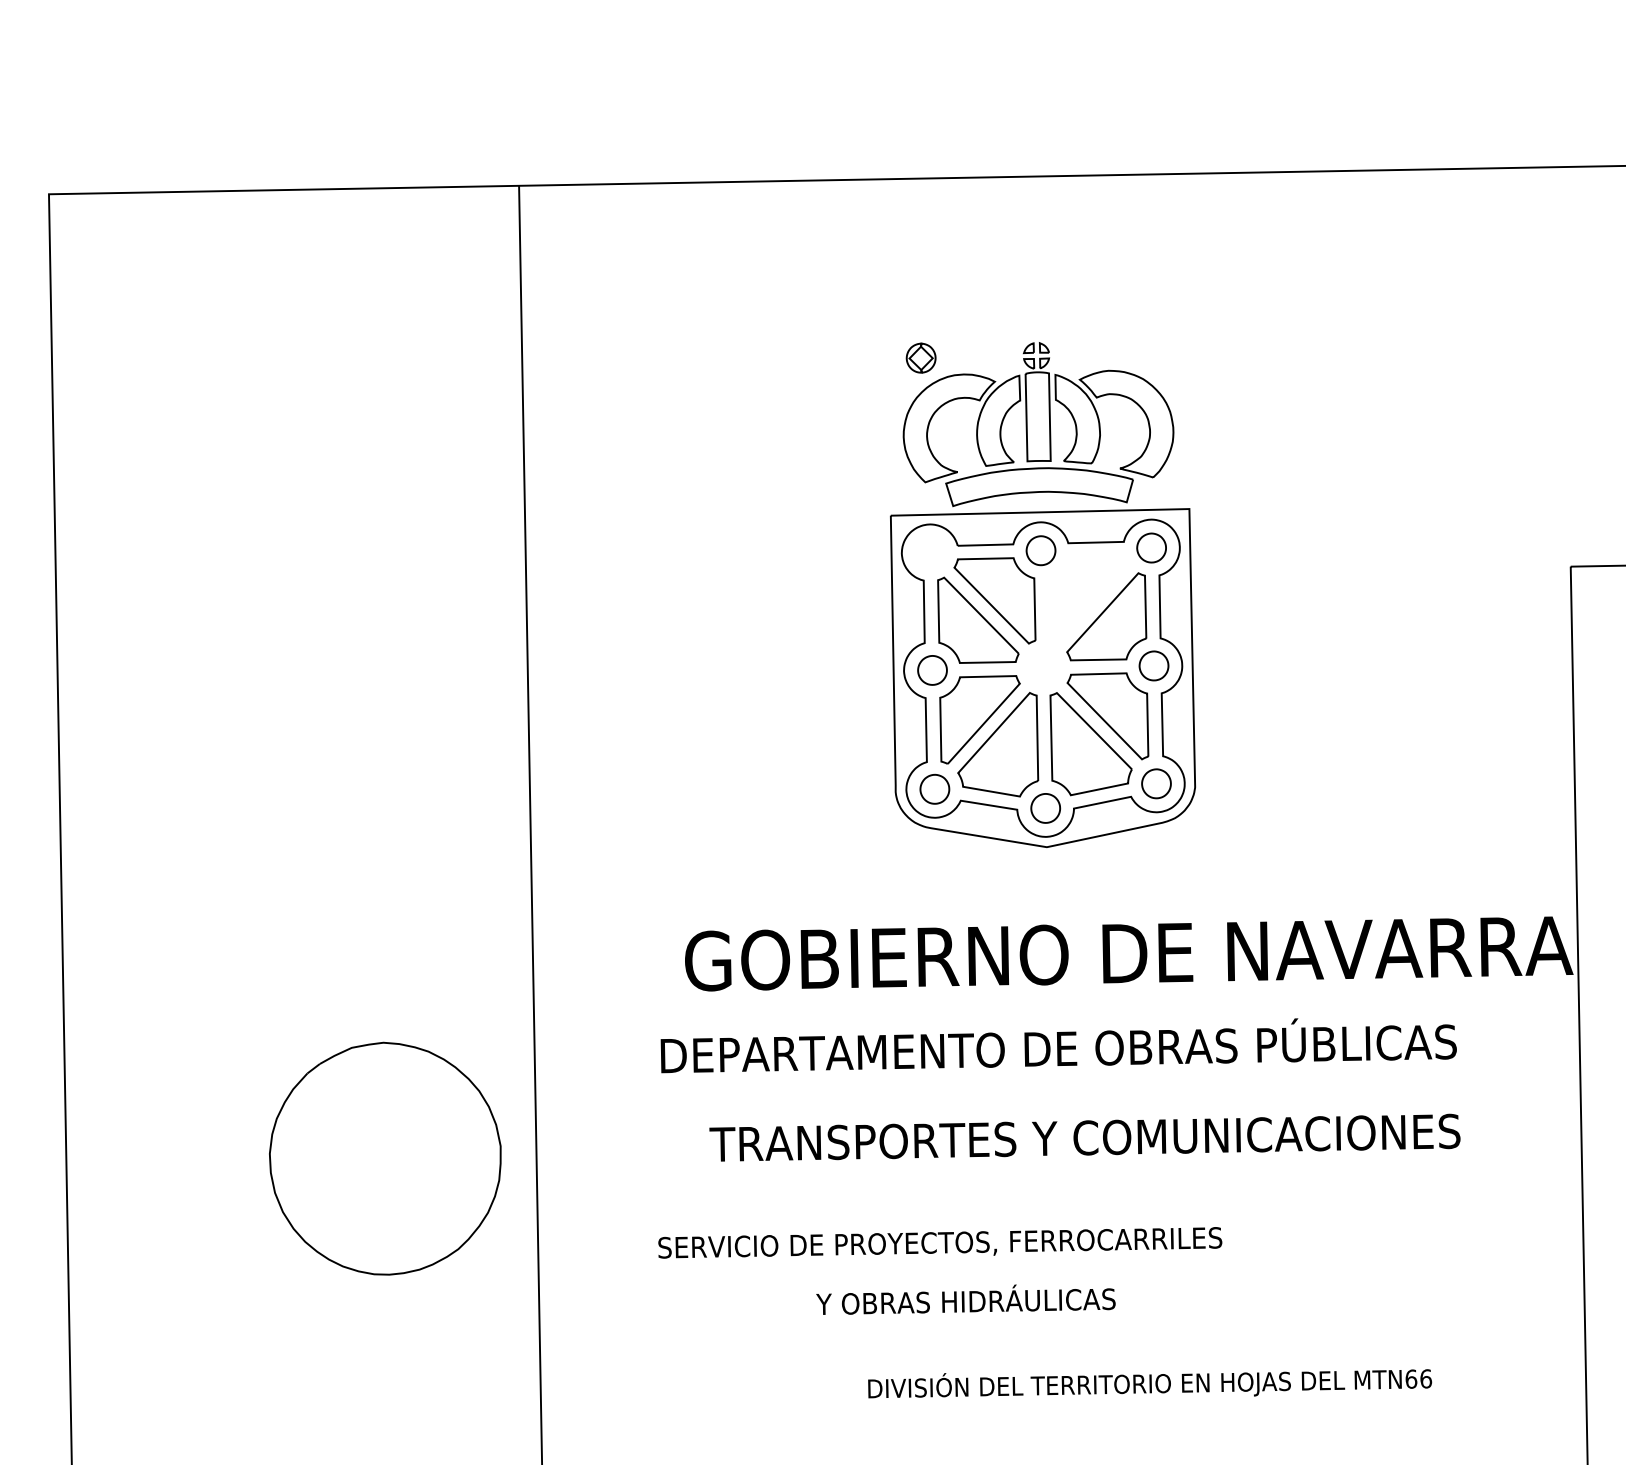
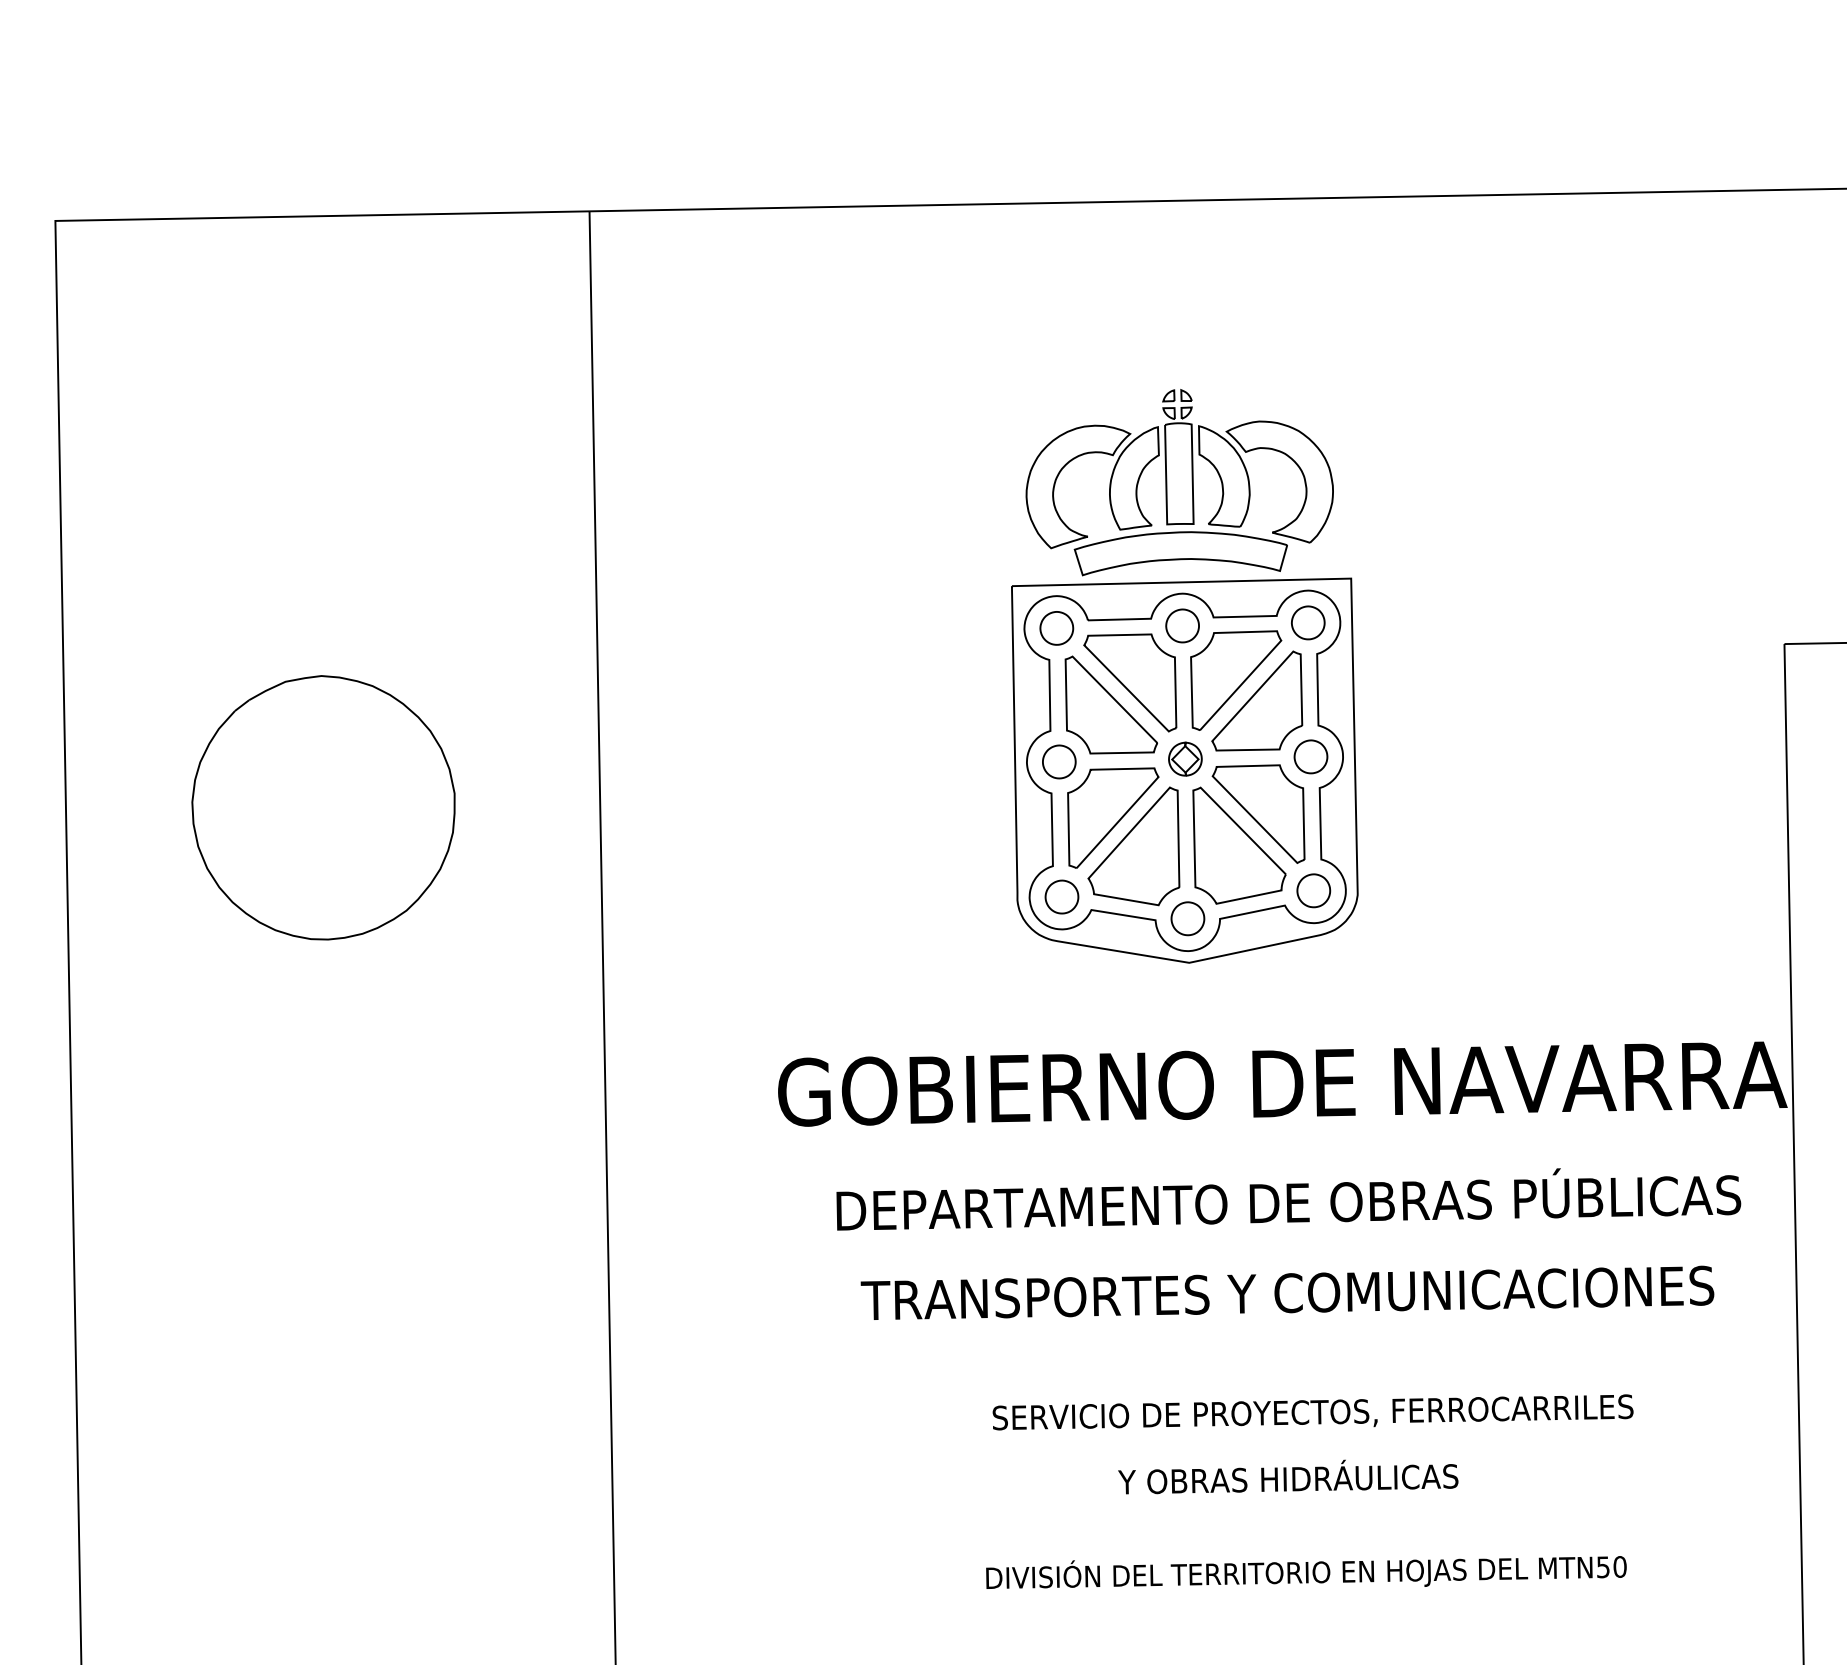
part: (921, 357) -> (1185, 758), moved
part: (930, 552) -> (1056, 628), added
part: (1088, 598) -> (1236, 680), added
text: (1058, 1045) -> (1288, 1199), moved
text: (1084, 1137) -> (1287, 1292), moved
part: (385, 1158) -> (323, 807), moved
text: (939, 1242) -> (1312, 1412), moved
text: (966, 1299) -> (1288, 1476), moved
text: (1418, 1379) -> (1611, 1567), MTN66 -> MTN50

